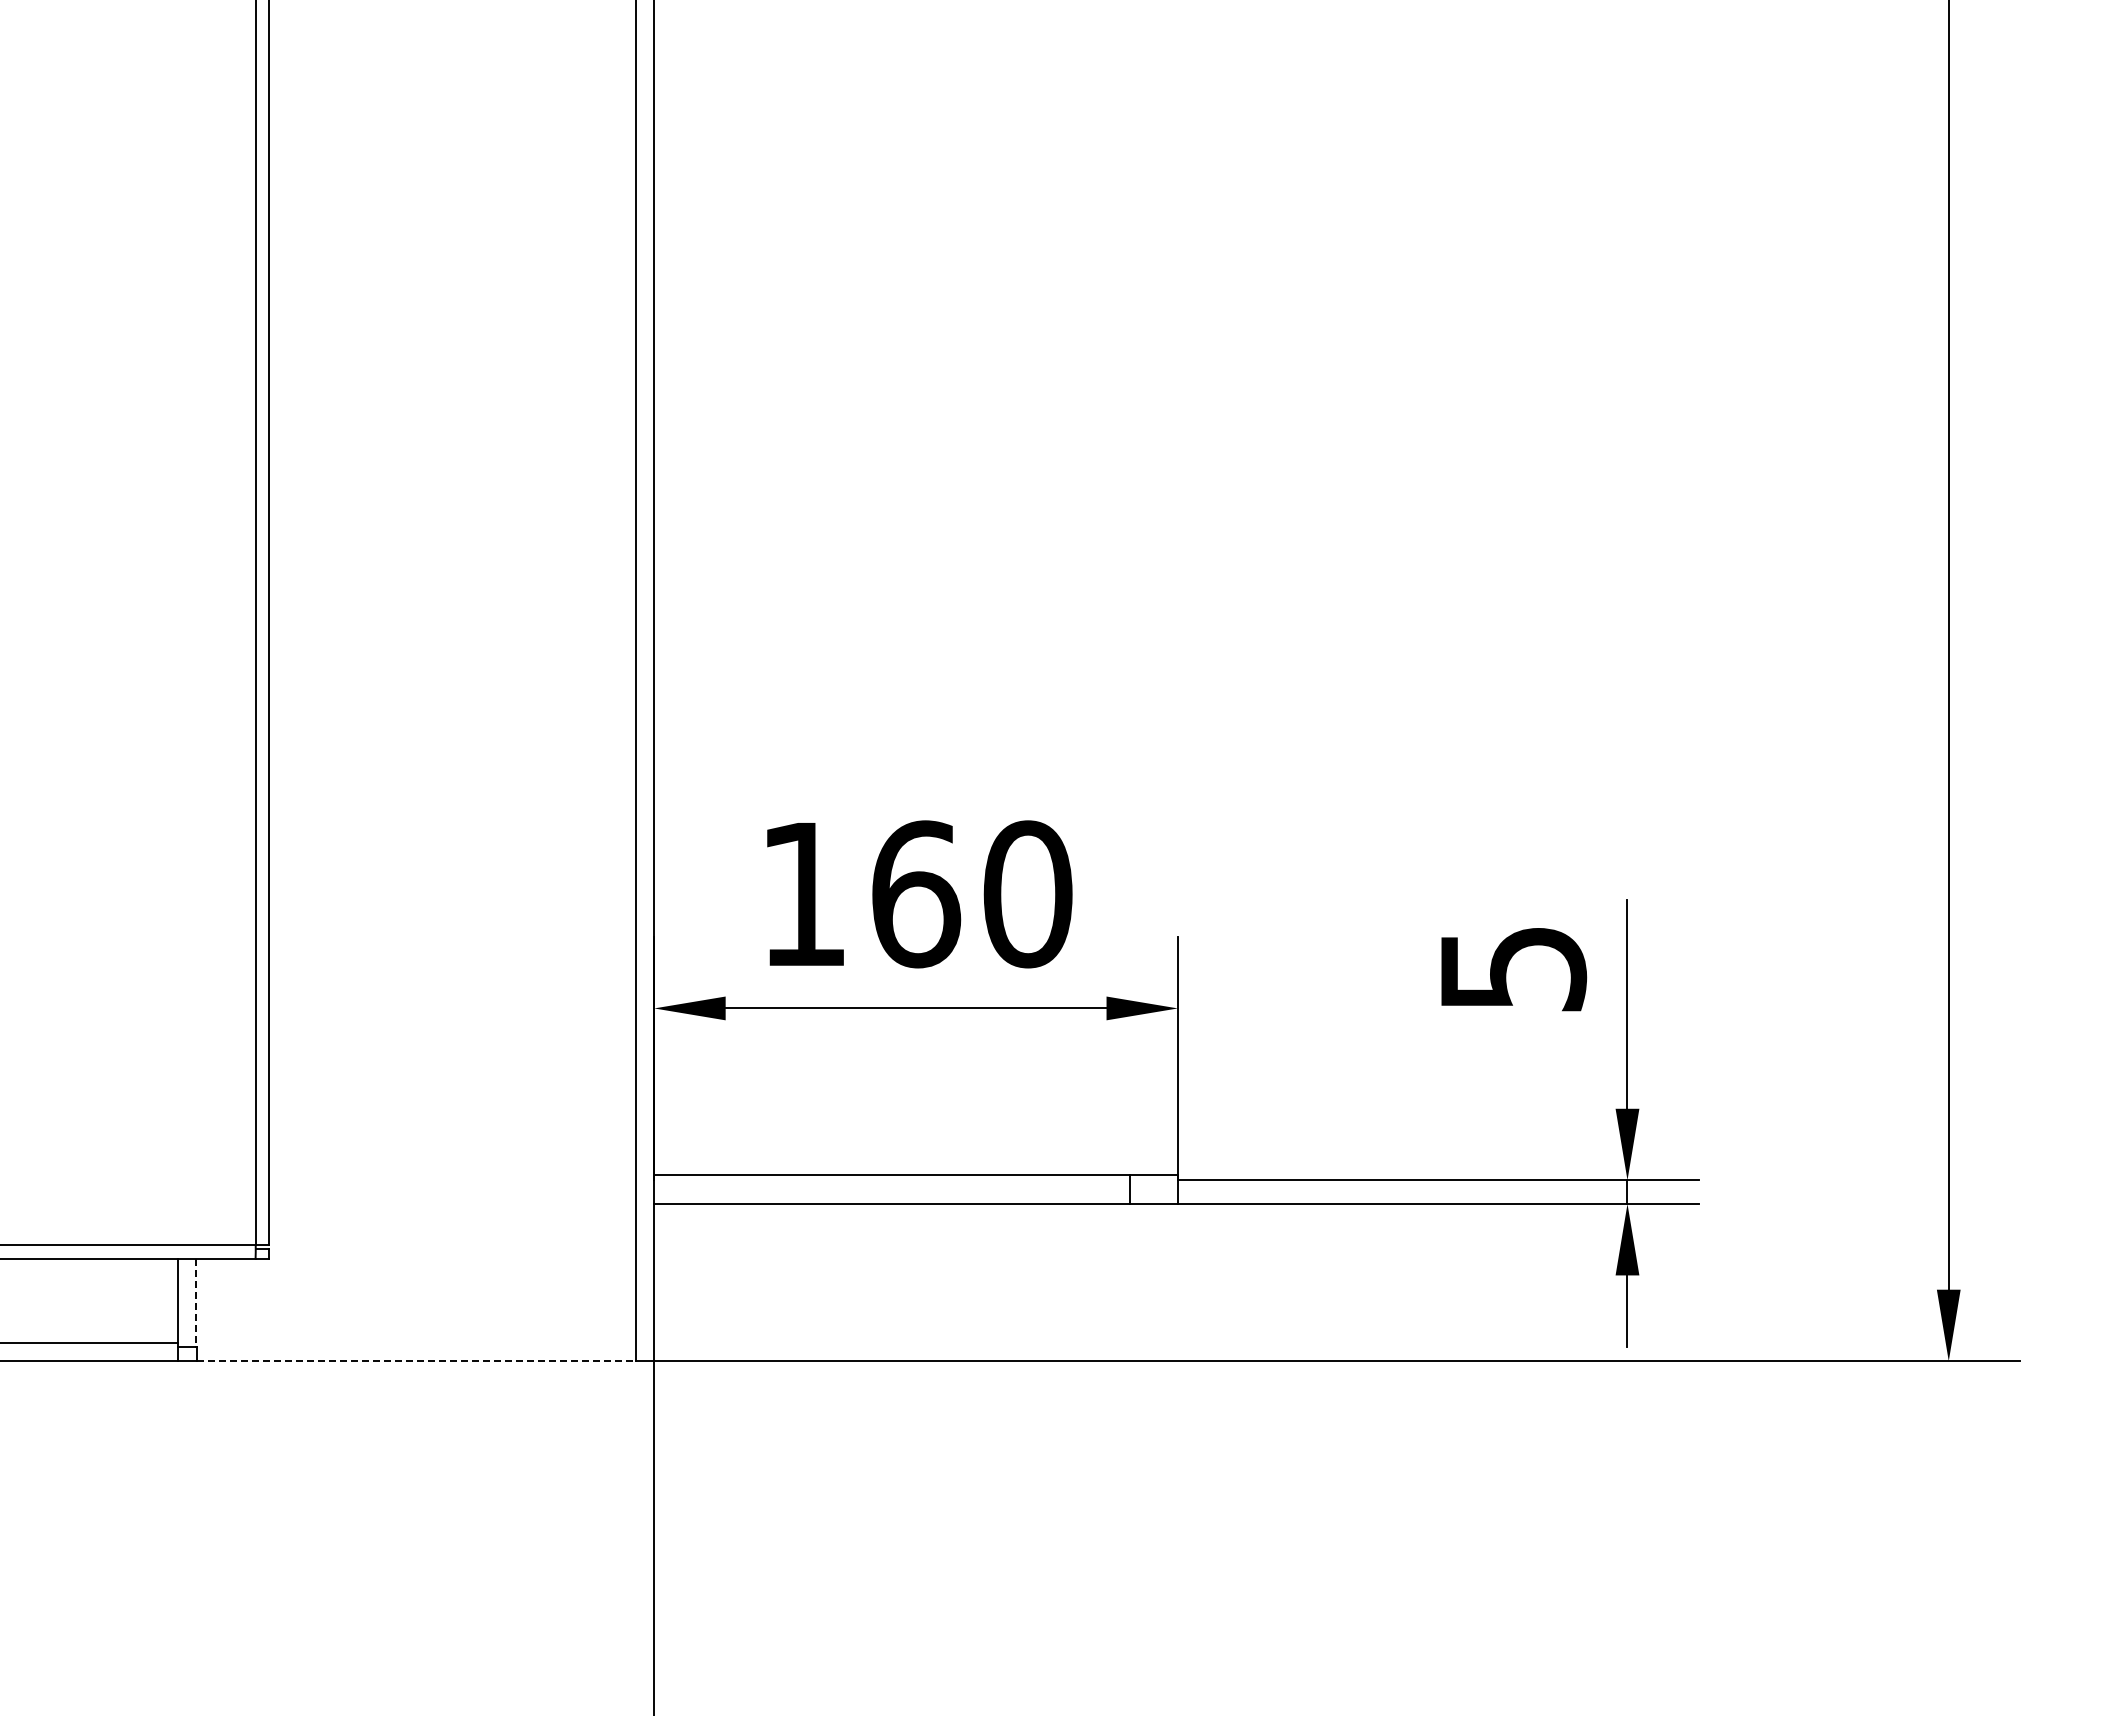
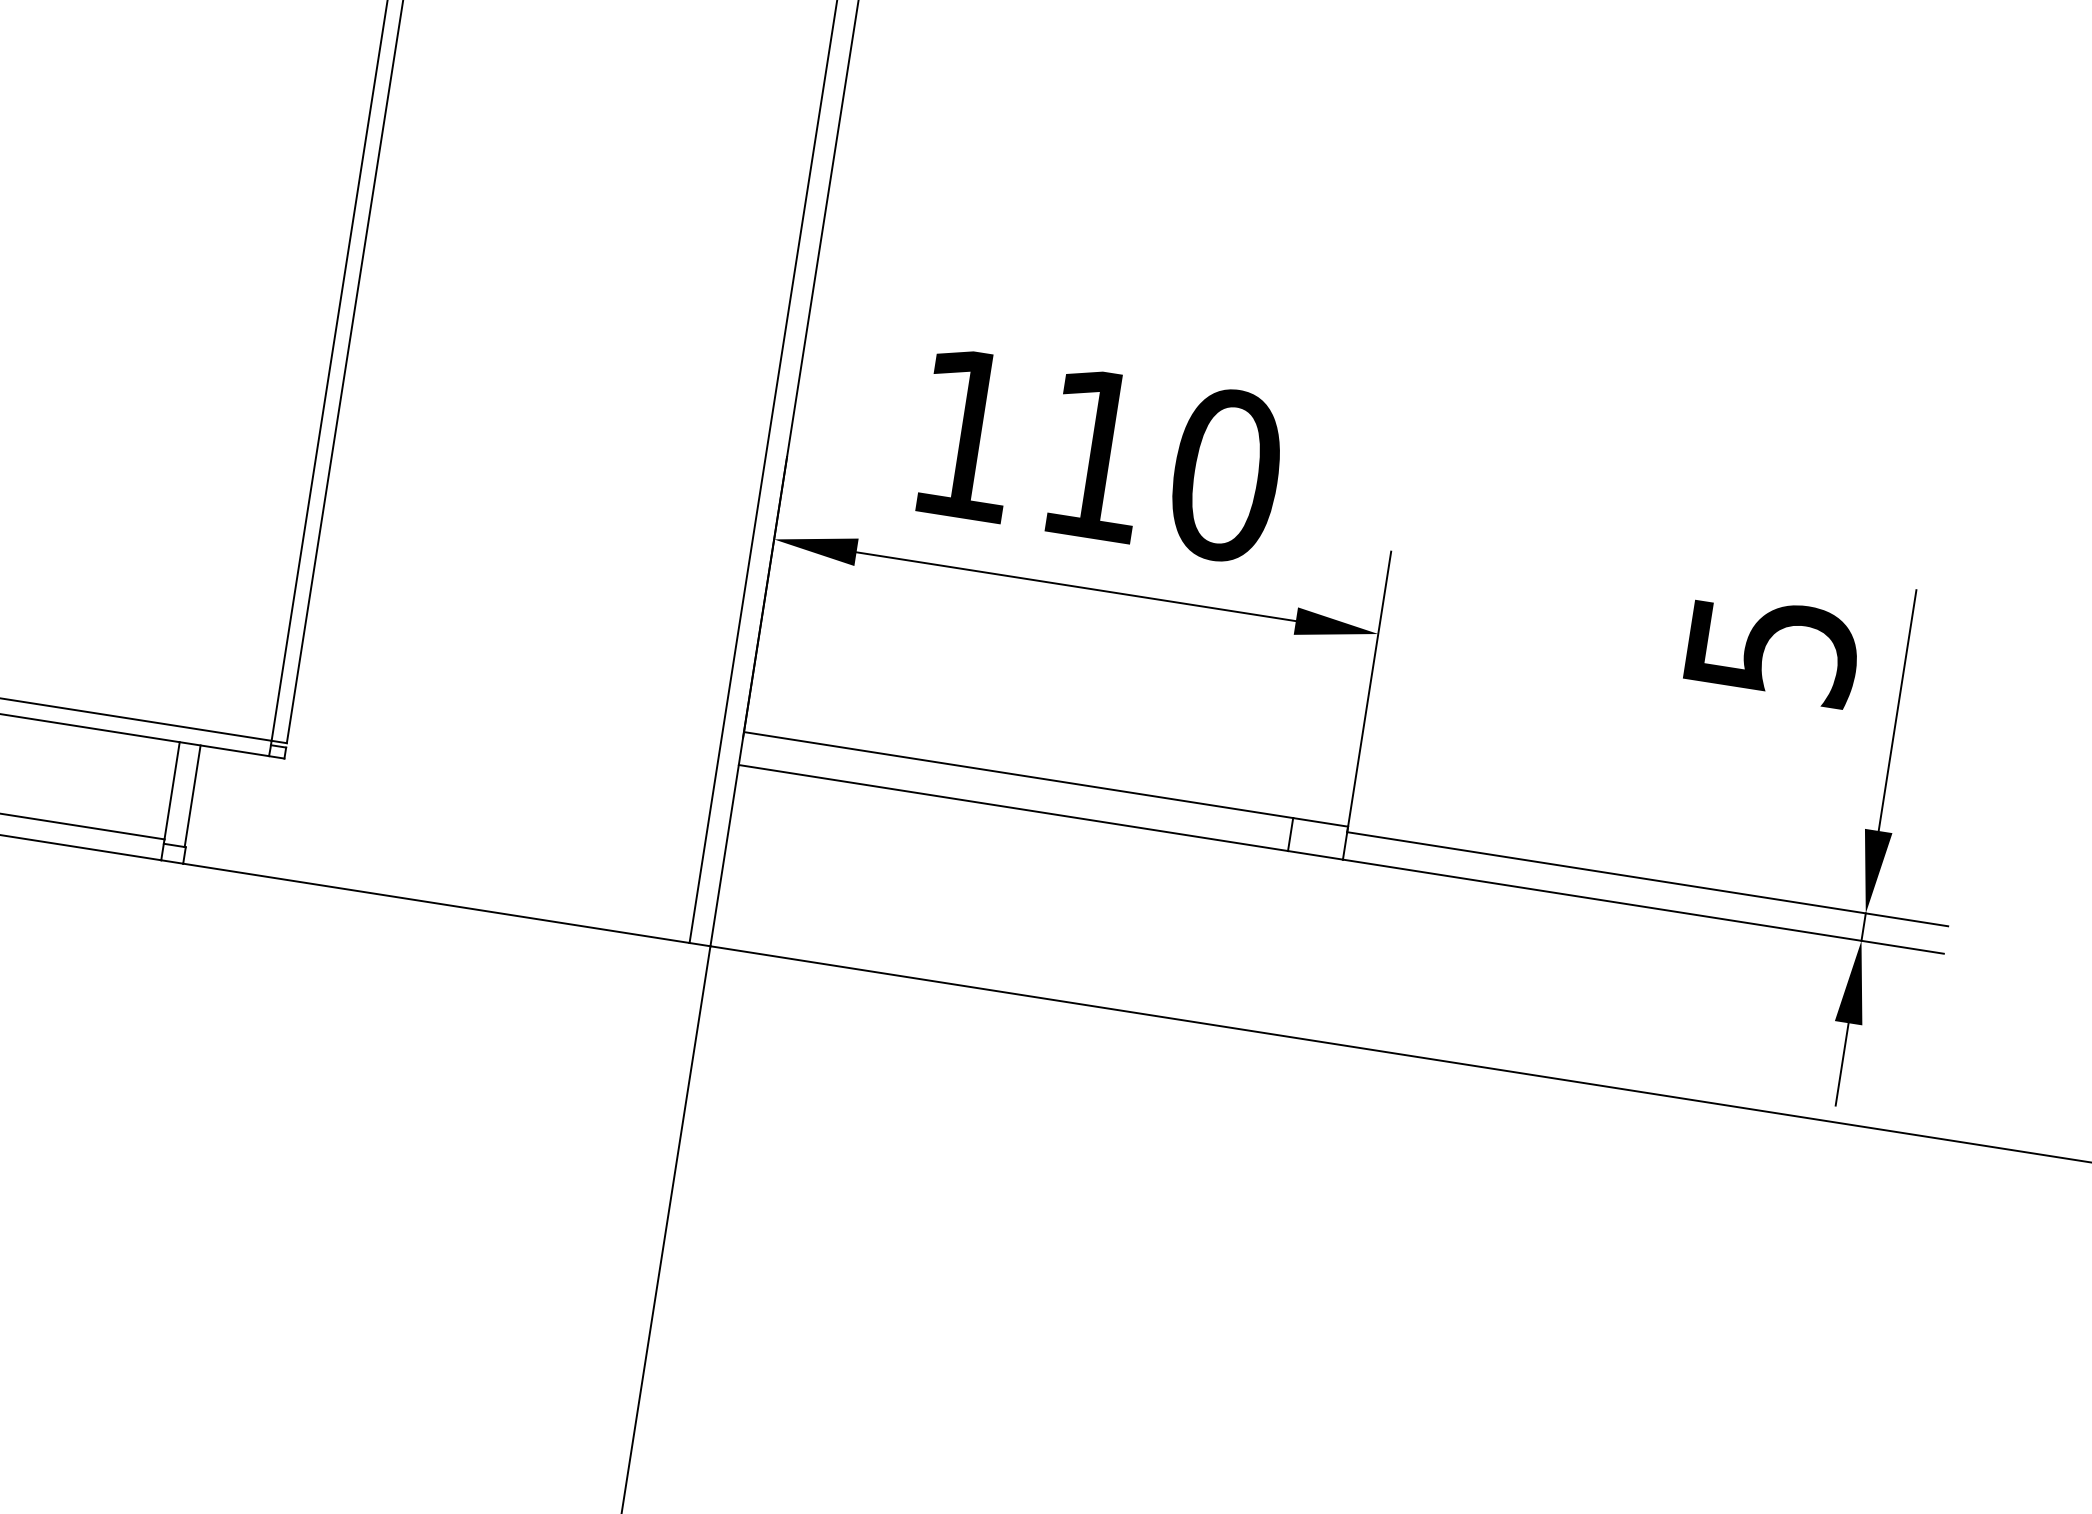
text: (916, 894) -> (1097, 455), 160 -> 110
line: (196, 1303) -> (192, 797), dashed -> solid
line: (417, 1361) -> (437, 903), dashed -> solid

